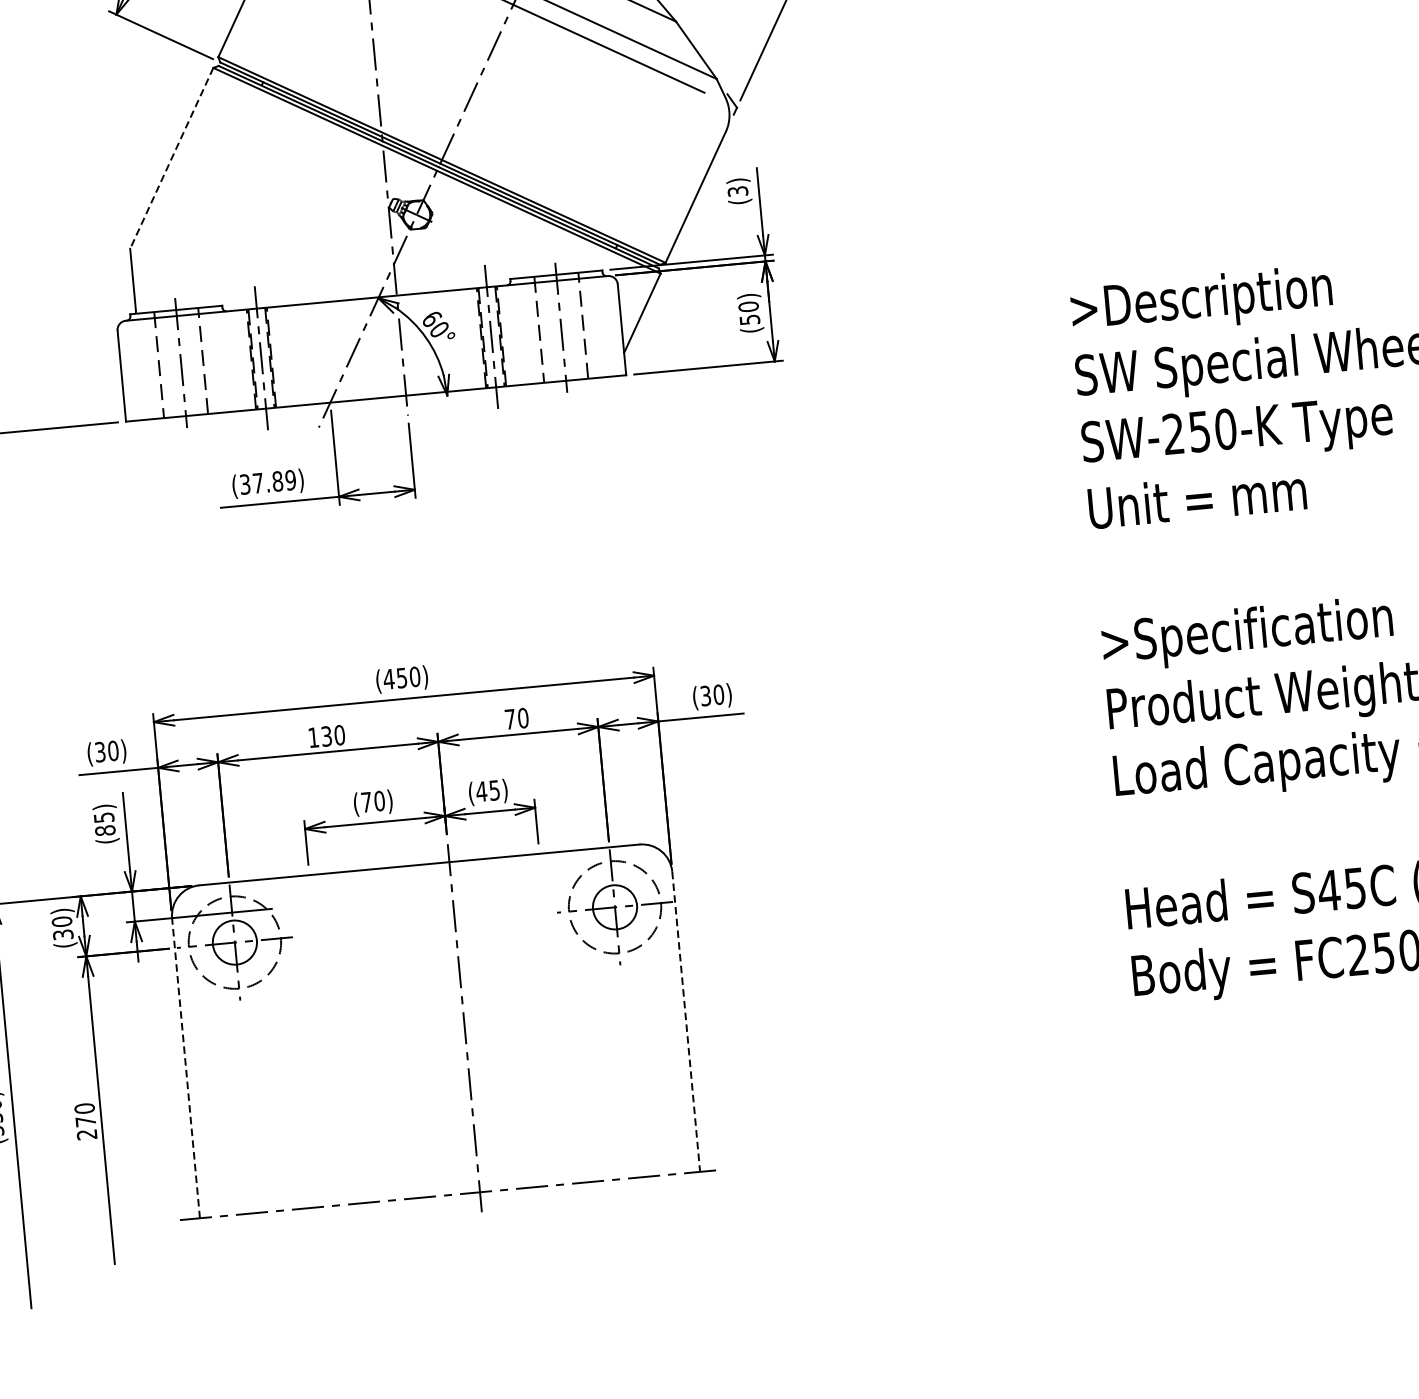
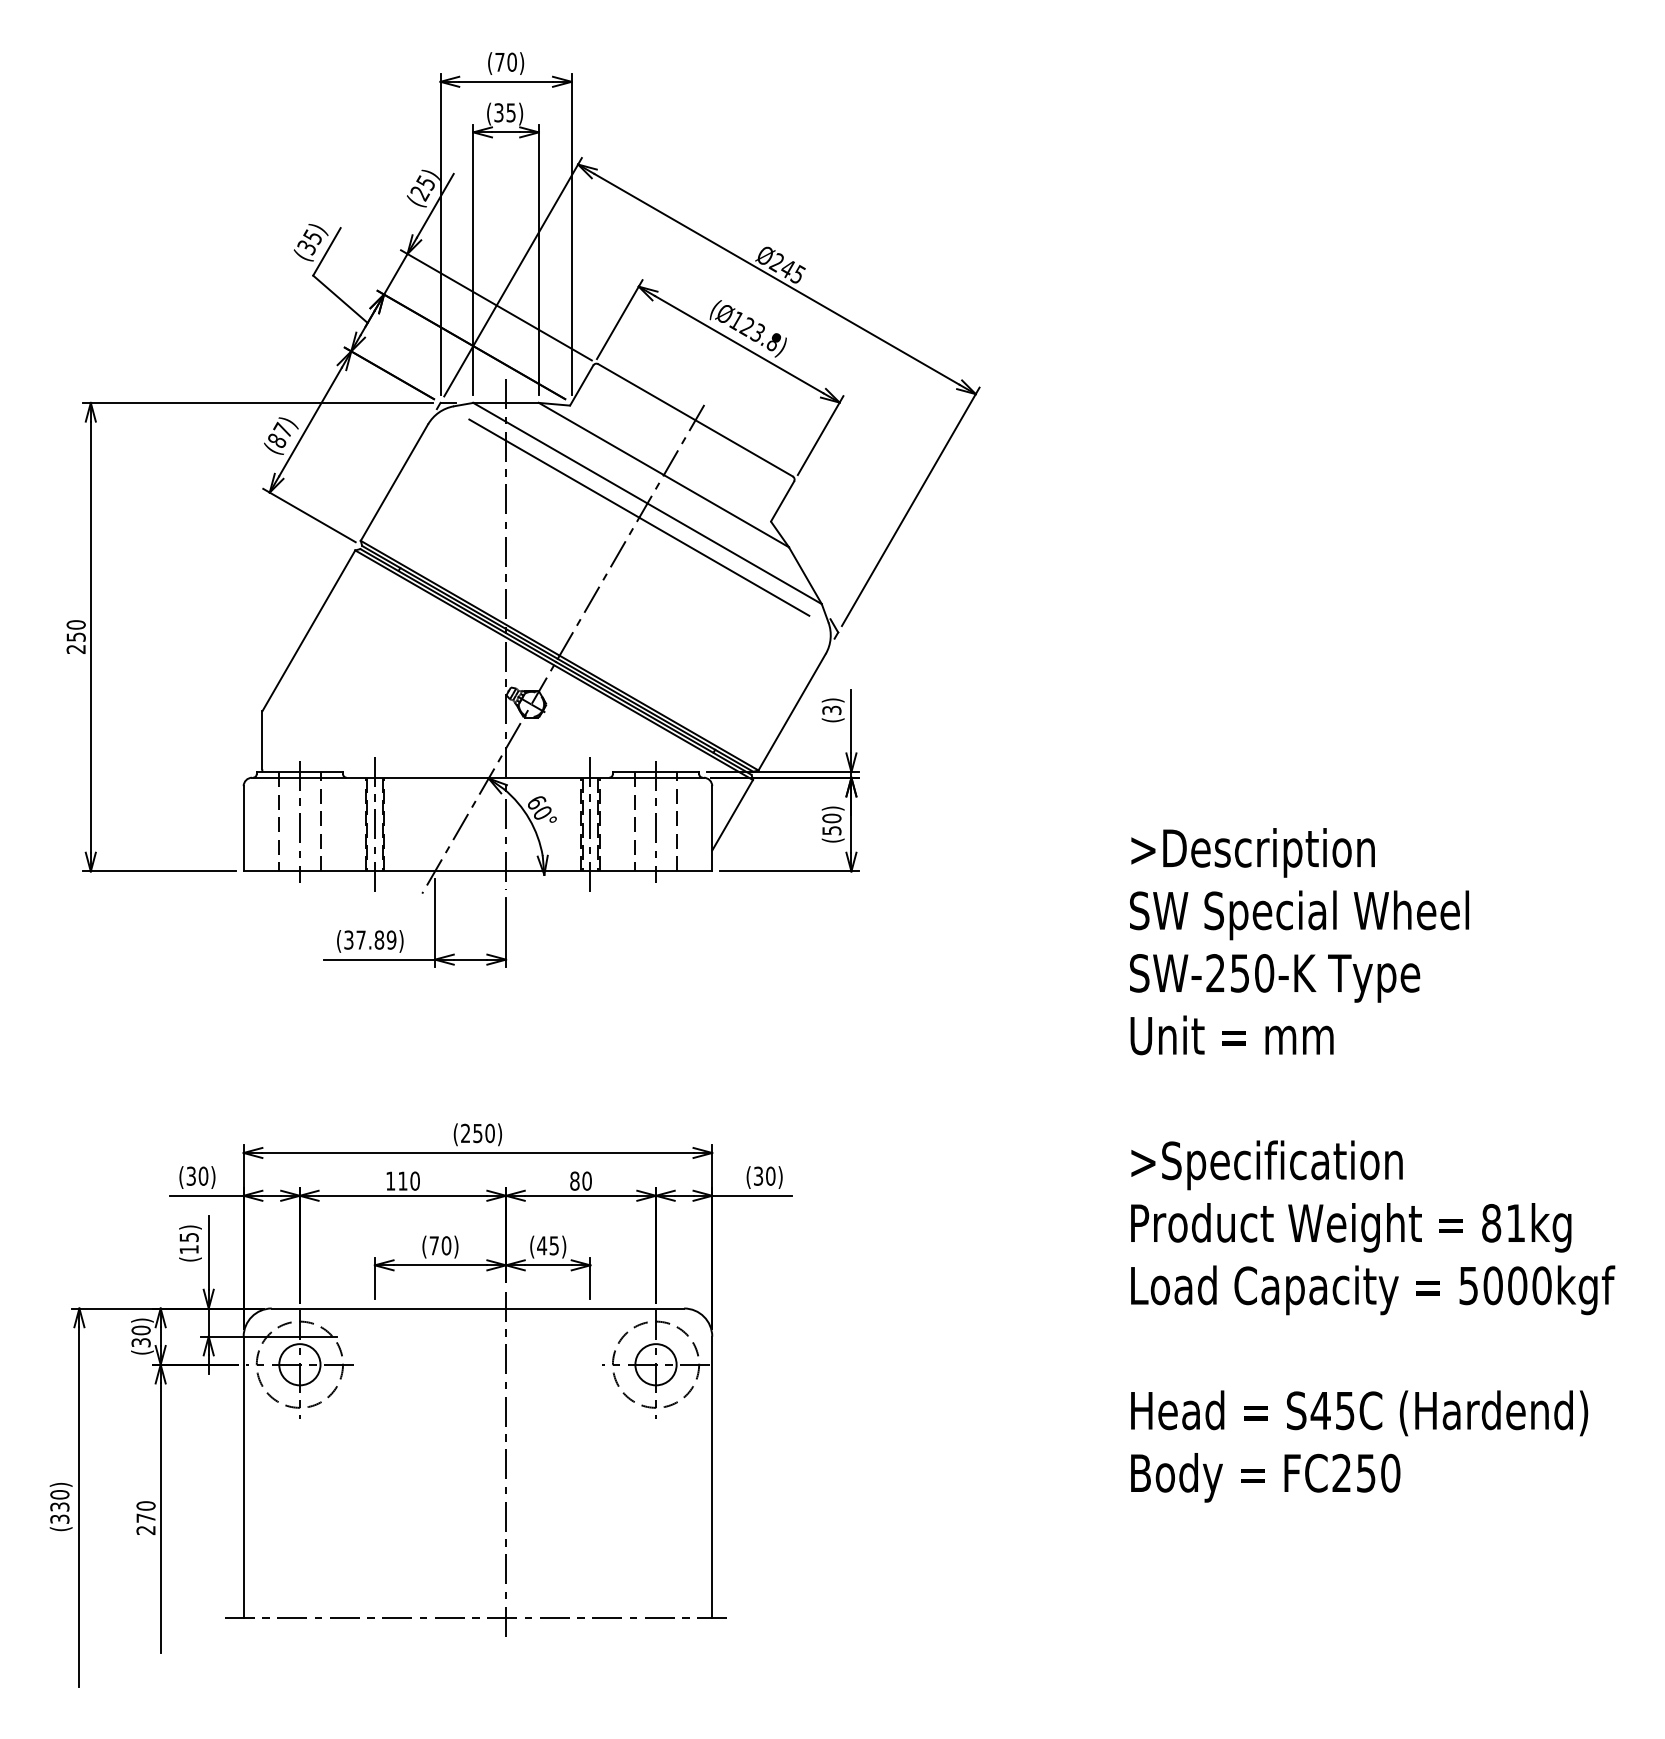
line: (171, 158) -> (308, 630), dashed -> solid
text: (388, 678) -> (465, 1132), (450) -> (250)
text: (509, 718) -> (574, 1180), 70 -> 80
text: (326, 735) -> (402, 1180), 130 -> 110
text: (104, 830) -> (188, 1249), (85) -> (15)
line: (686, 1022) -> (712, 1477), dashed -> solid
line: (185, 1068) -> (243, 1477), dashed -> solid

